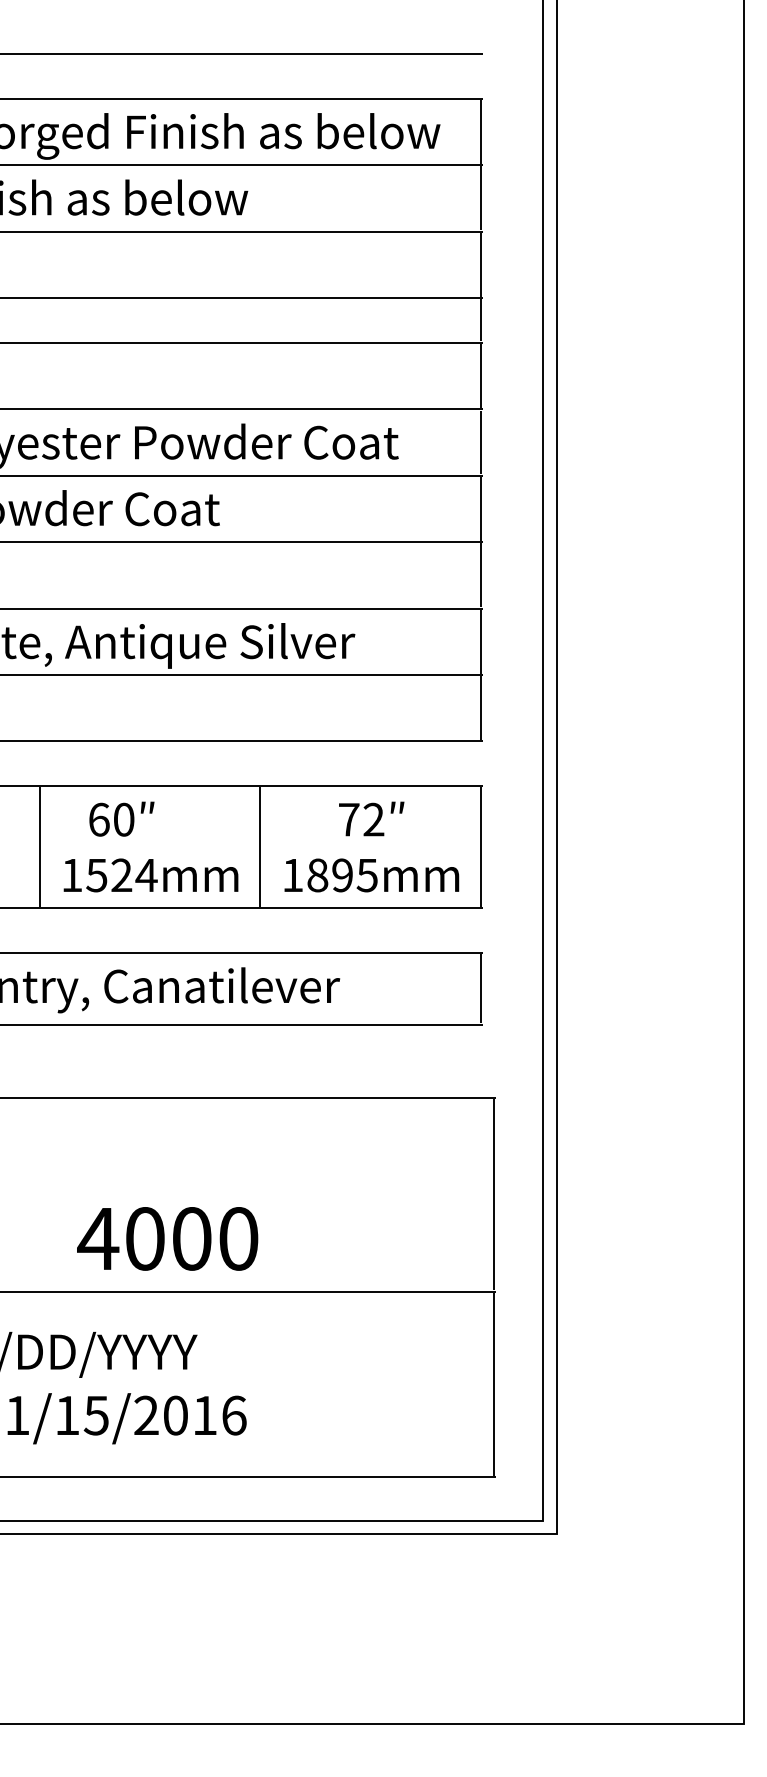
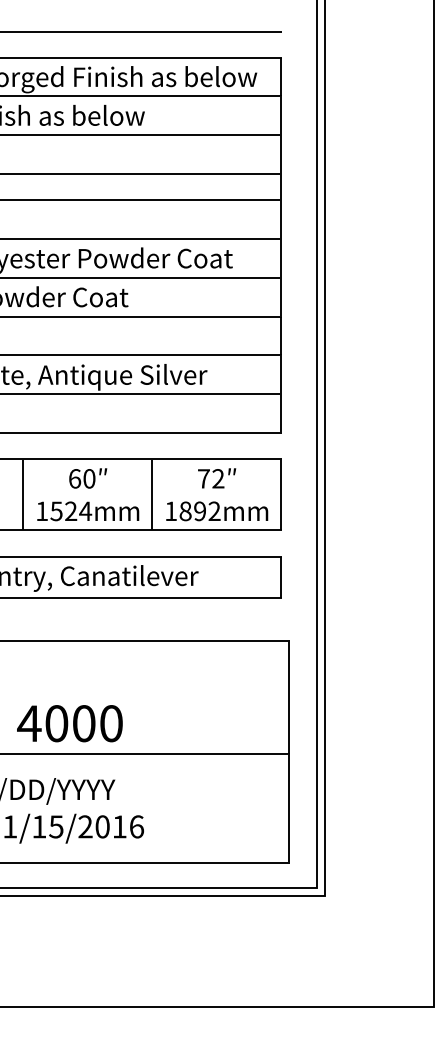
text: (122, 819) -> (88, 478), moved
text: (367, 875) -> (214, 511), 1895mm -> 1892mm
text: (166, 1238) -> (69, 723), moved

